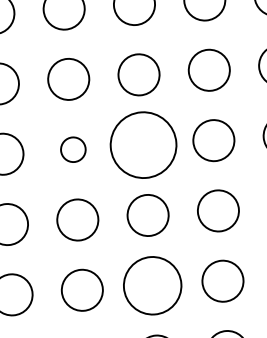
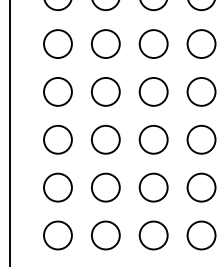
circle: (143, 144) -> (153, 91), size x0.62
circle: (72, 149) -> (105, 91), size x1.67
circle: (152, 285) -> (153, 187), size x0.71

